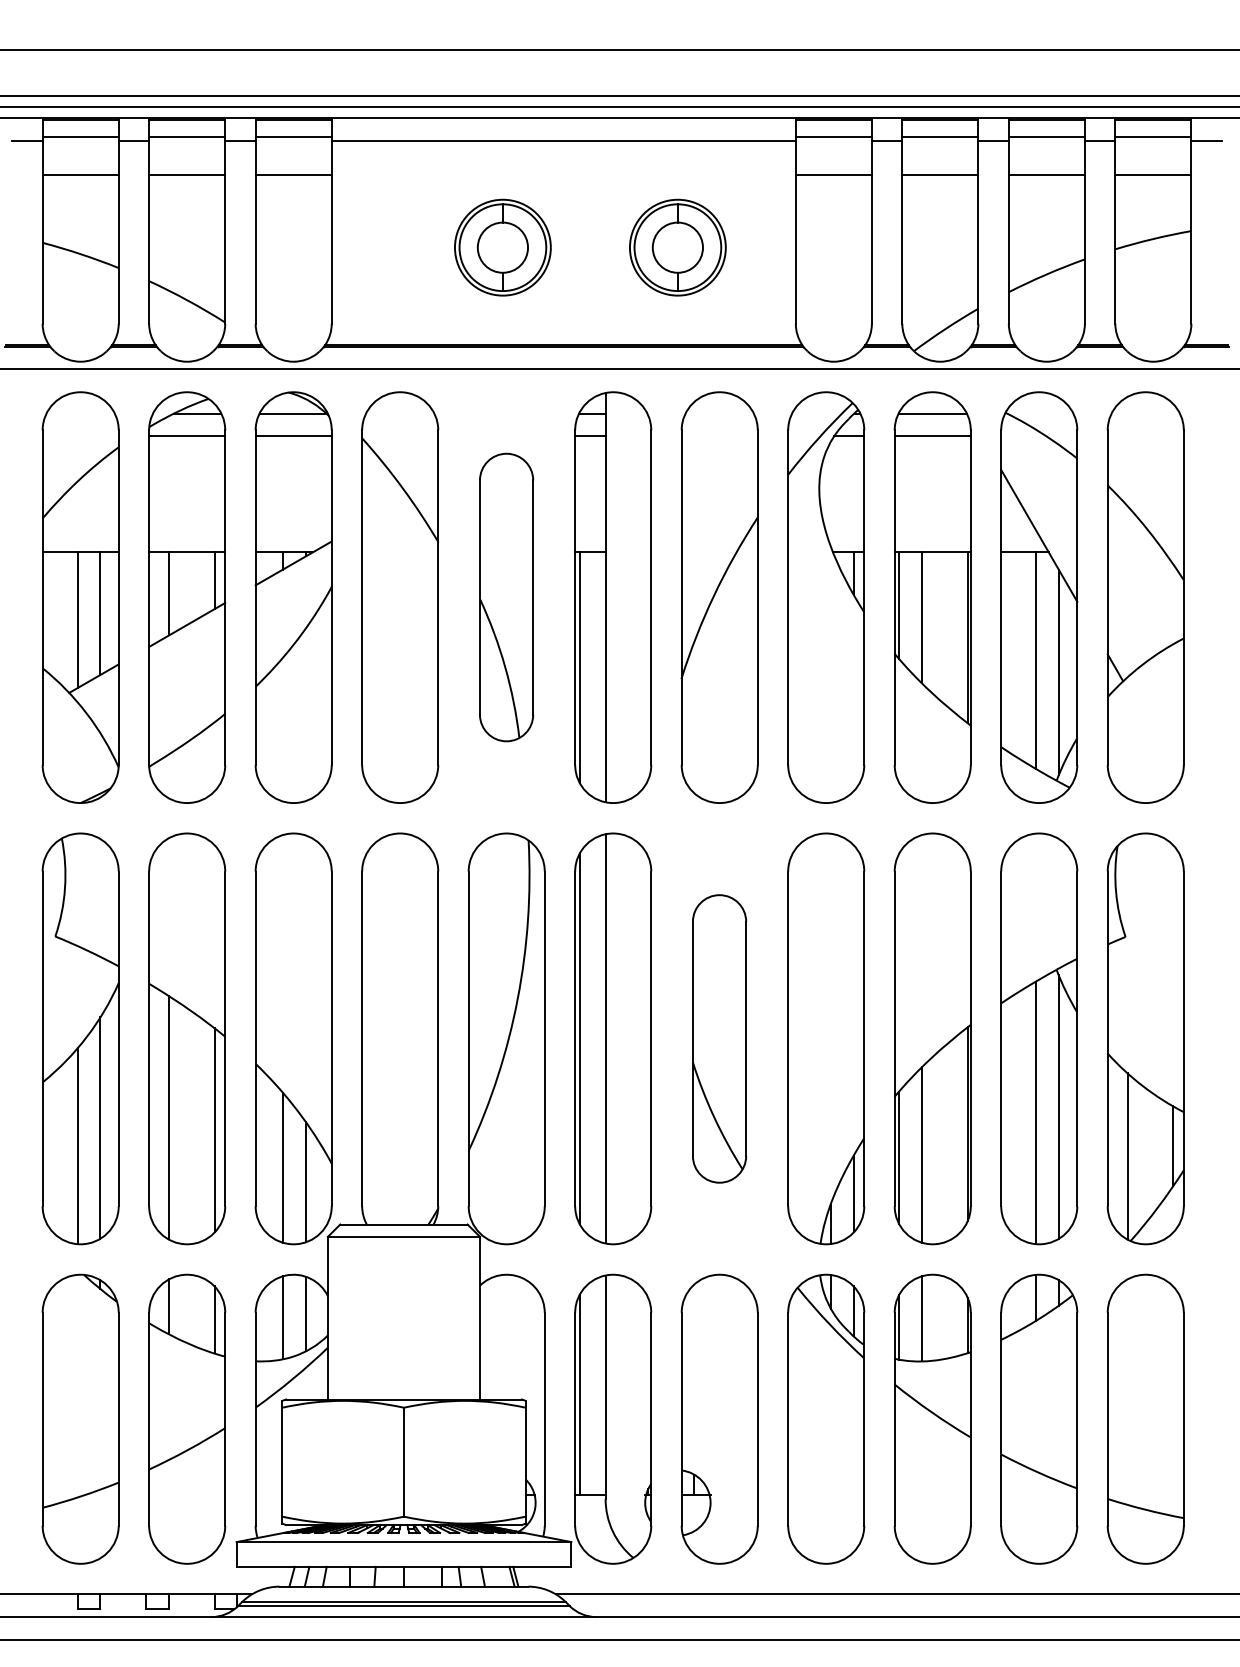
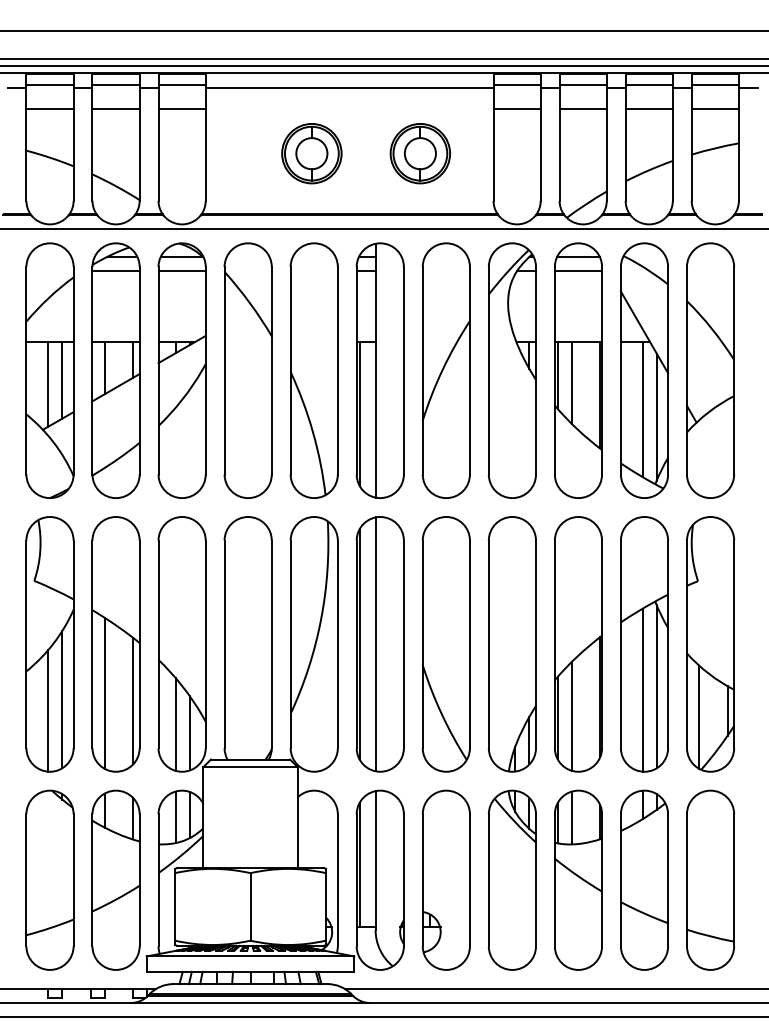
part: (505, 597) -> (313, 370), size x1.43
part: (718, 1039) -> (445, 644), size x1.43

